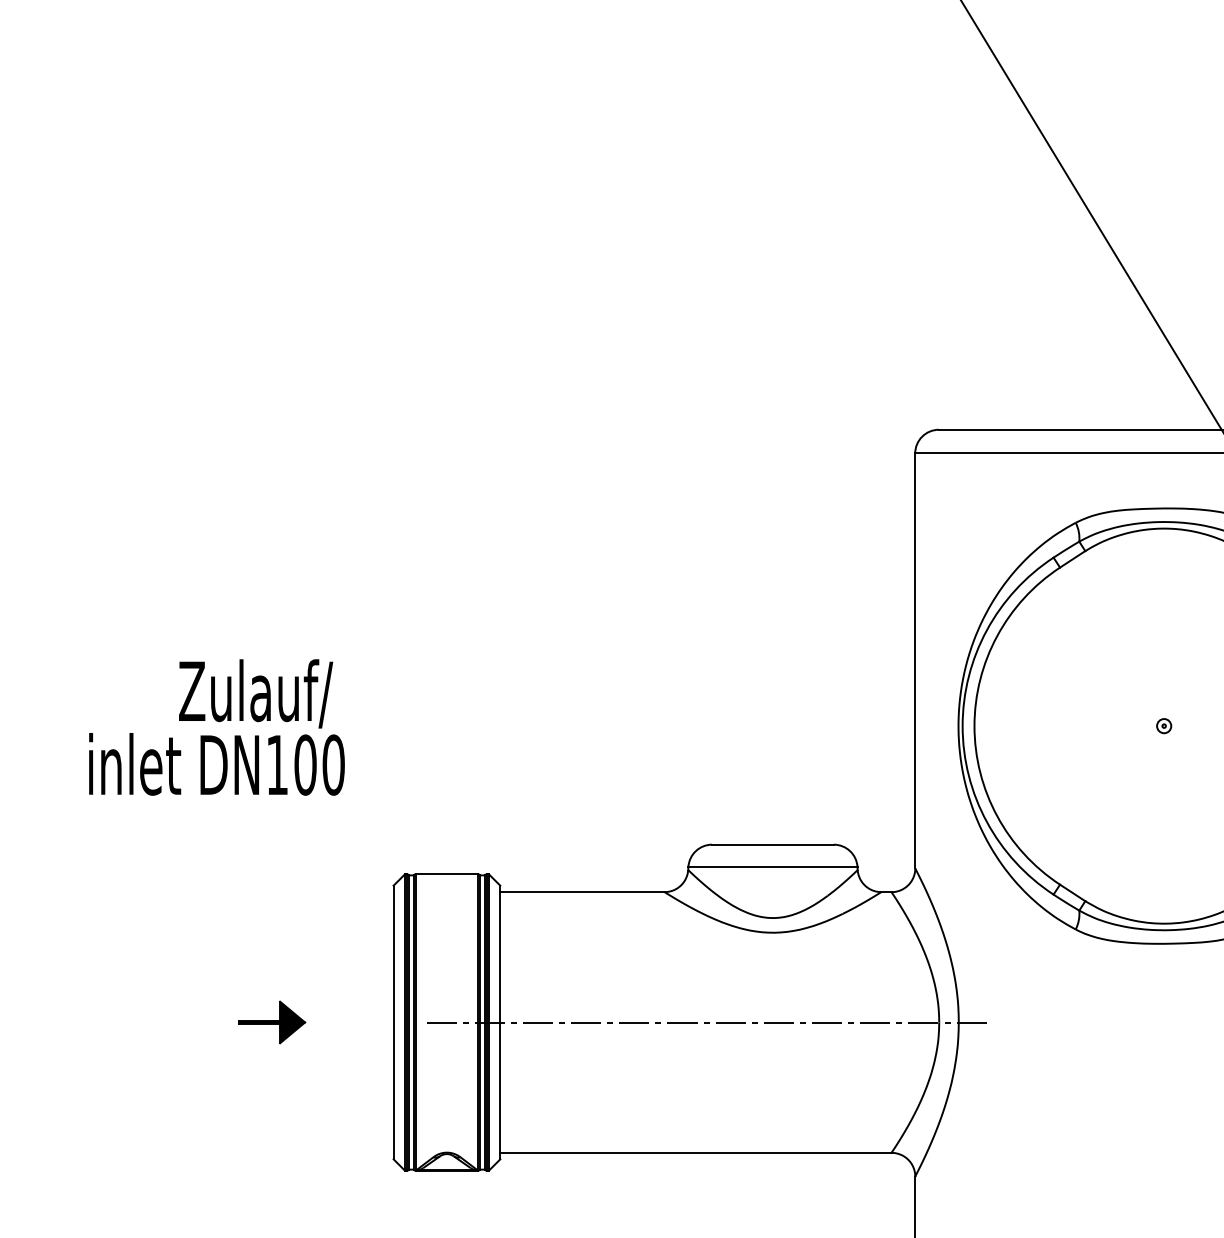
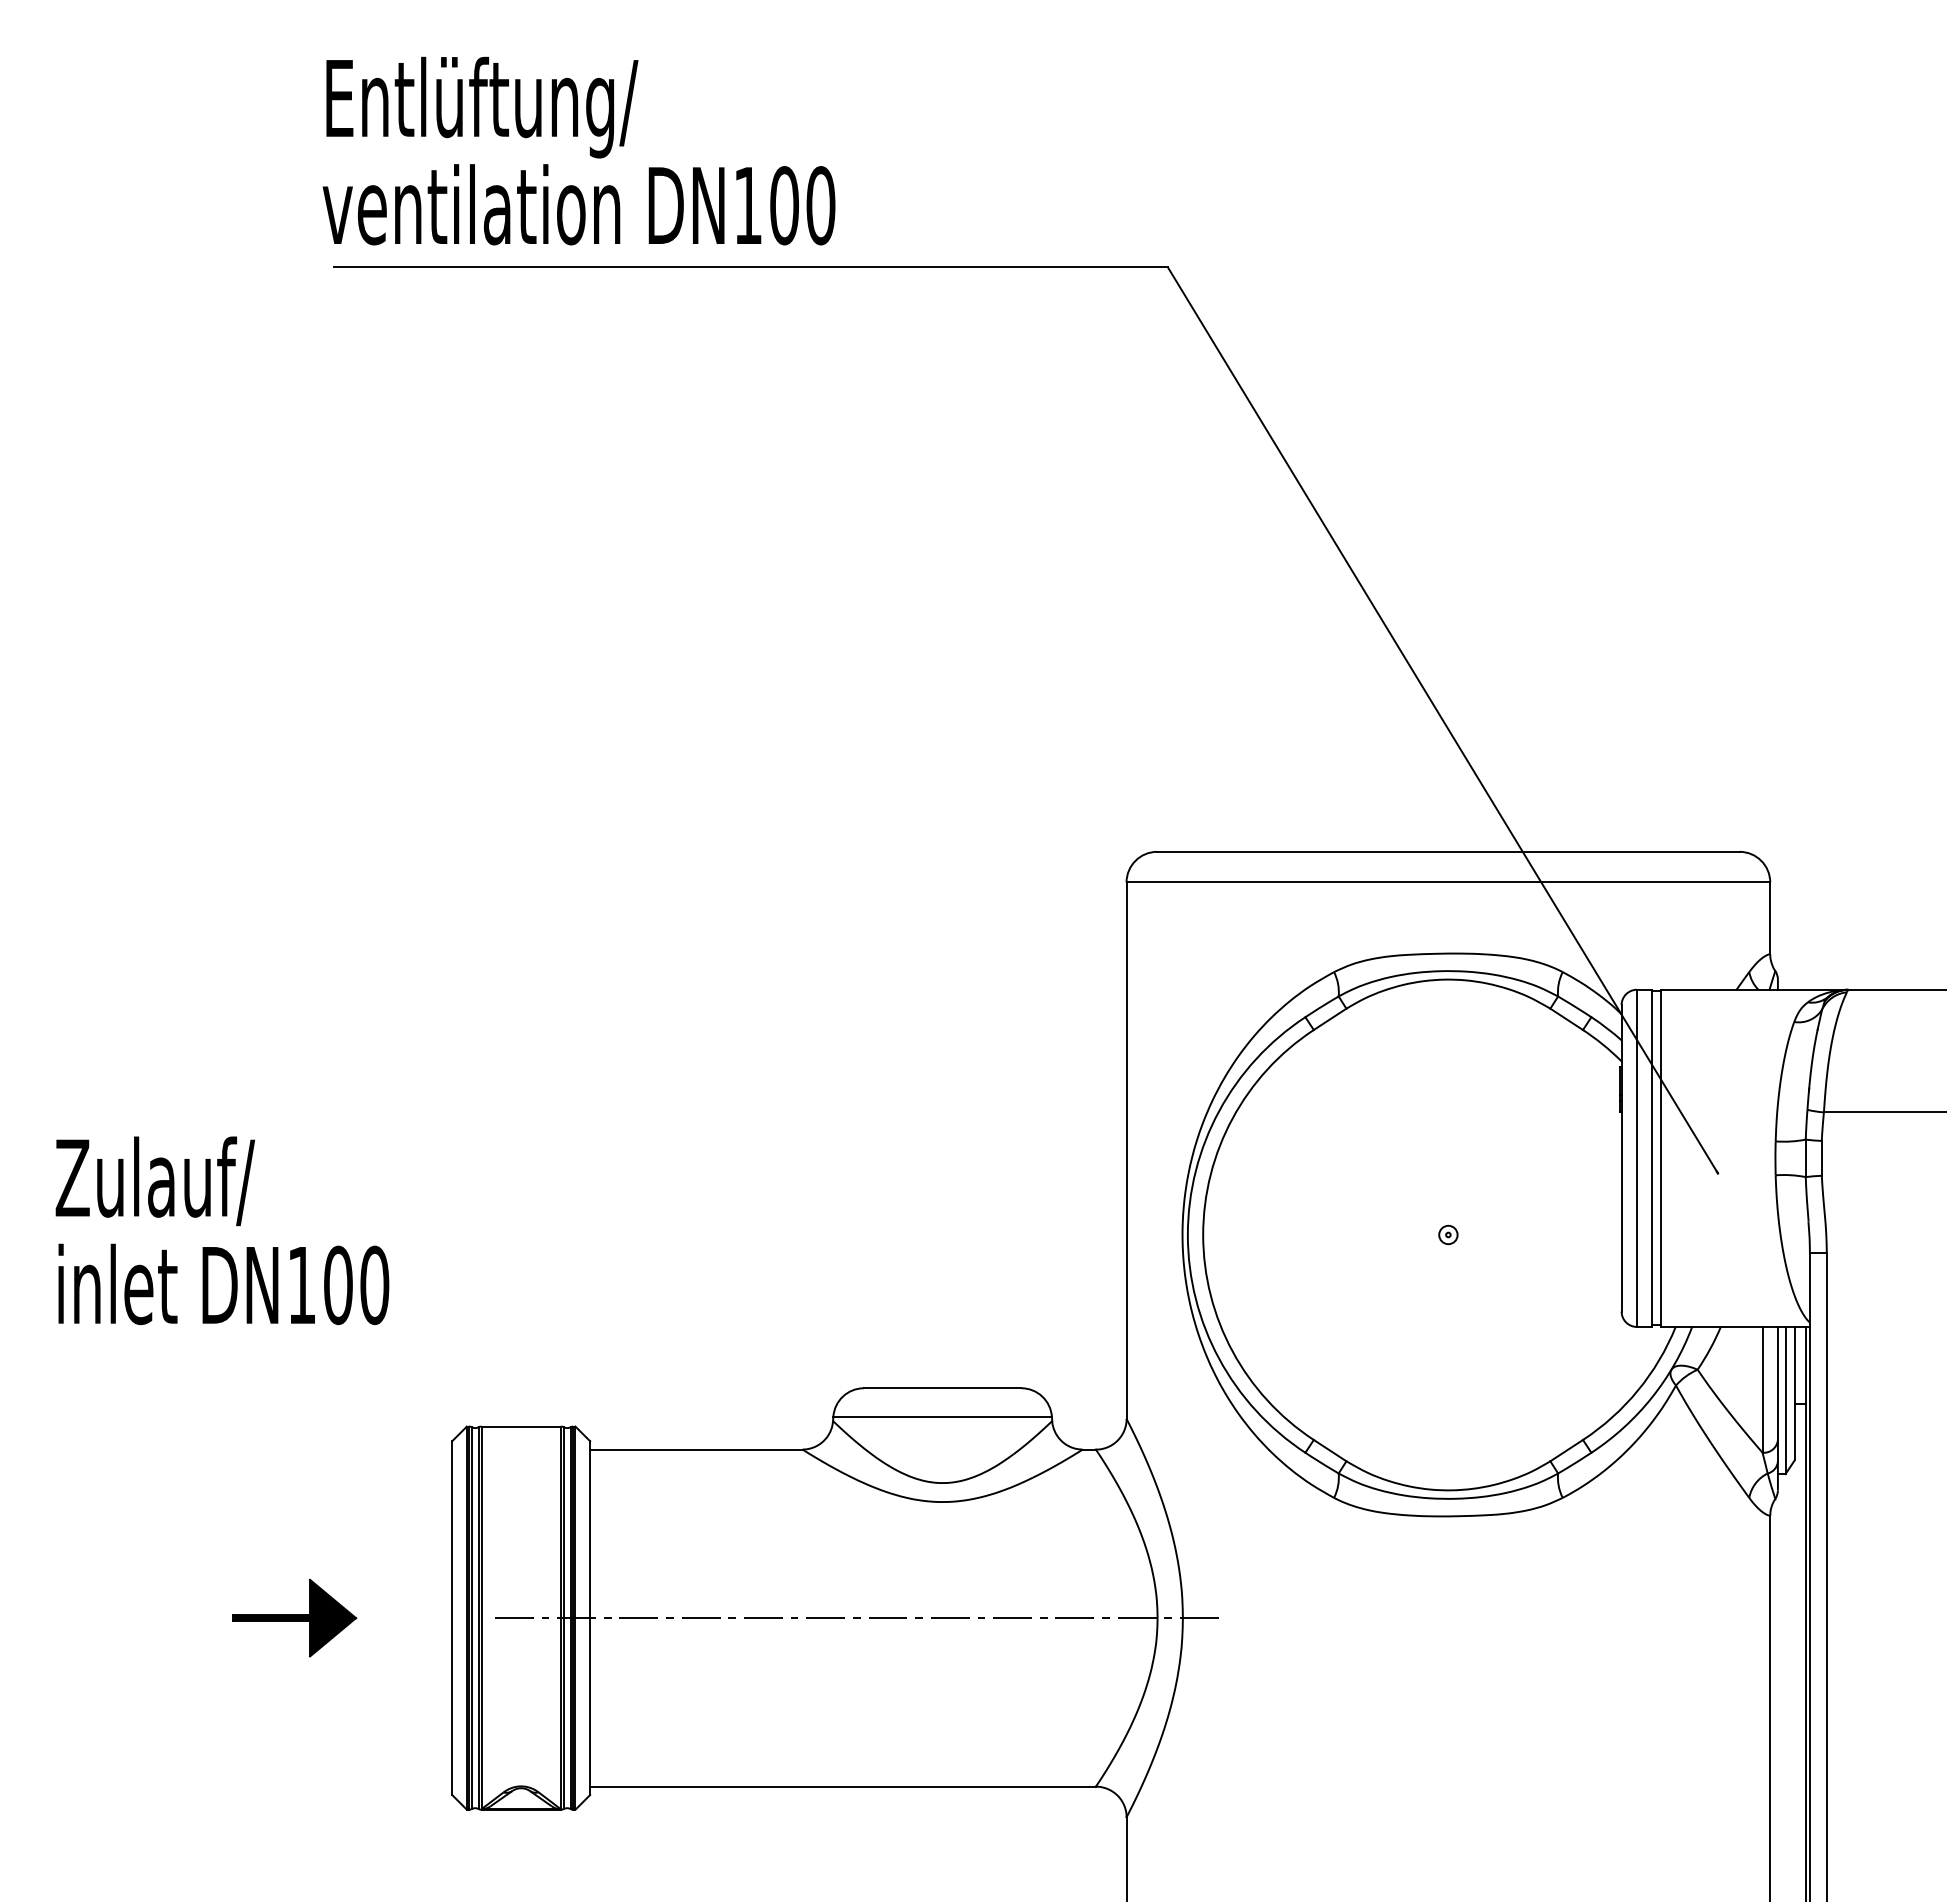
text: (256, 694) -> (155, 1181), moved
part: (271, 1022) -> (294, 1617), size x1.43

